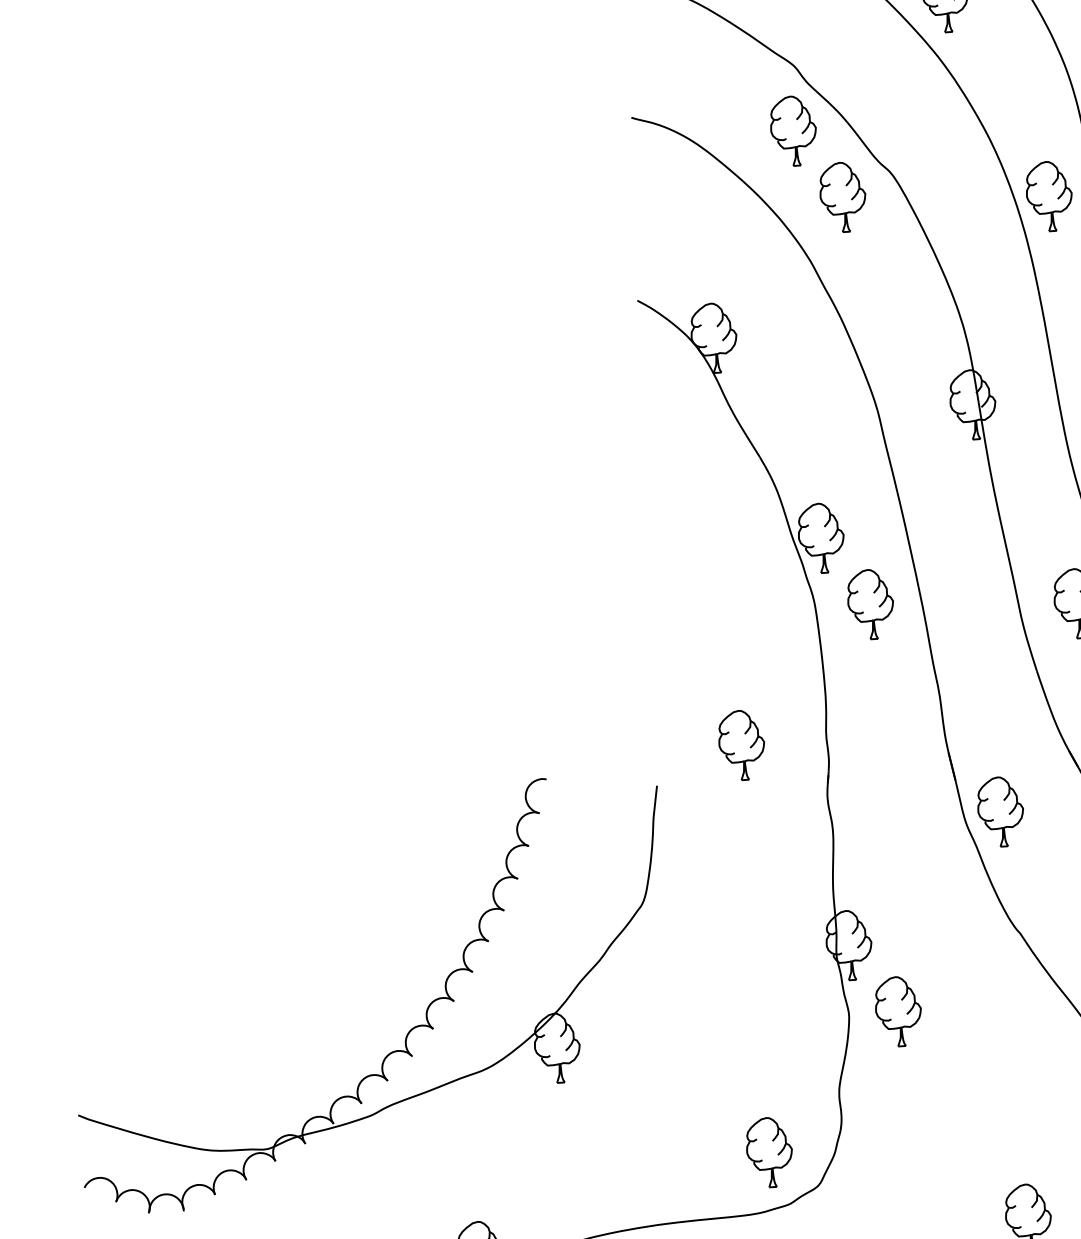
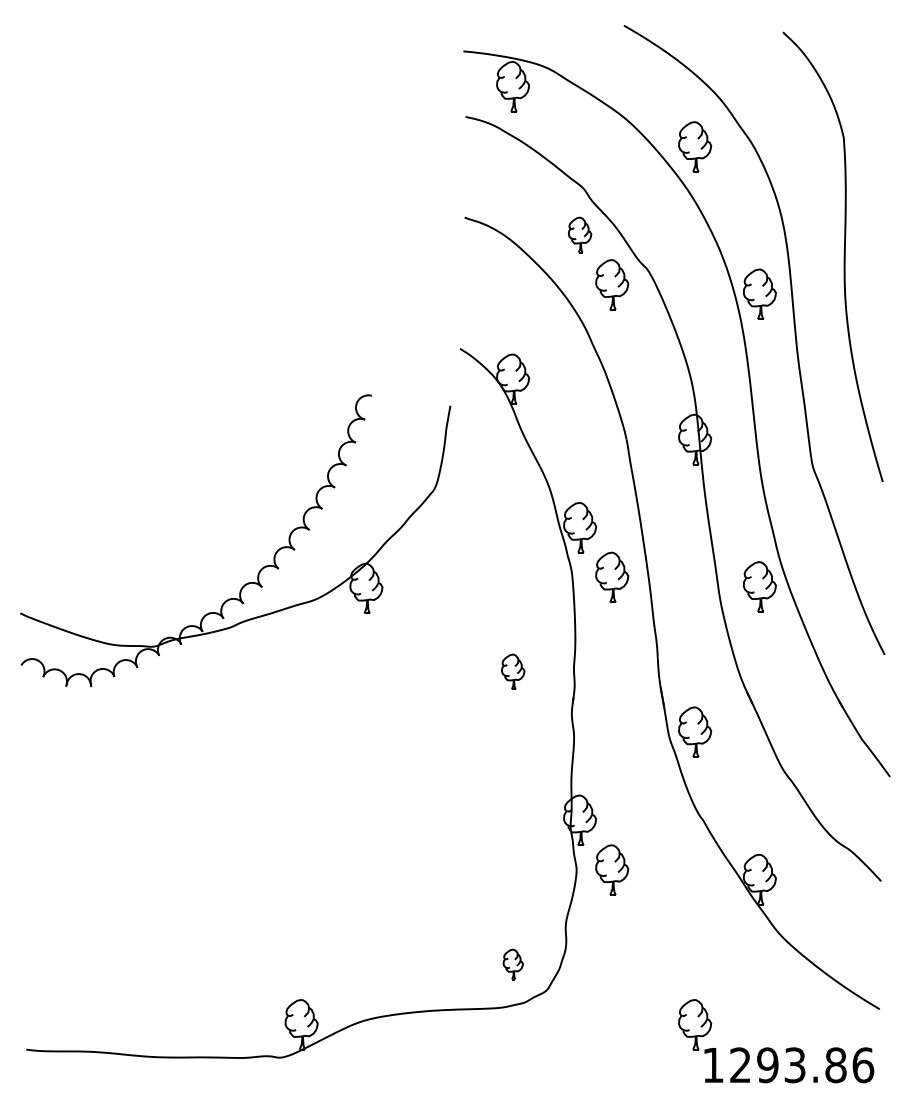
part: (792, 130) -> (579, 234), size x0.7
part: (742, 744) -> (513, 671), size x0.7
part: (410, 1028) -> (262, 567), moved
part: (770, 1152) -> (513, 964), size x0.6

